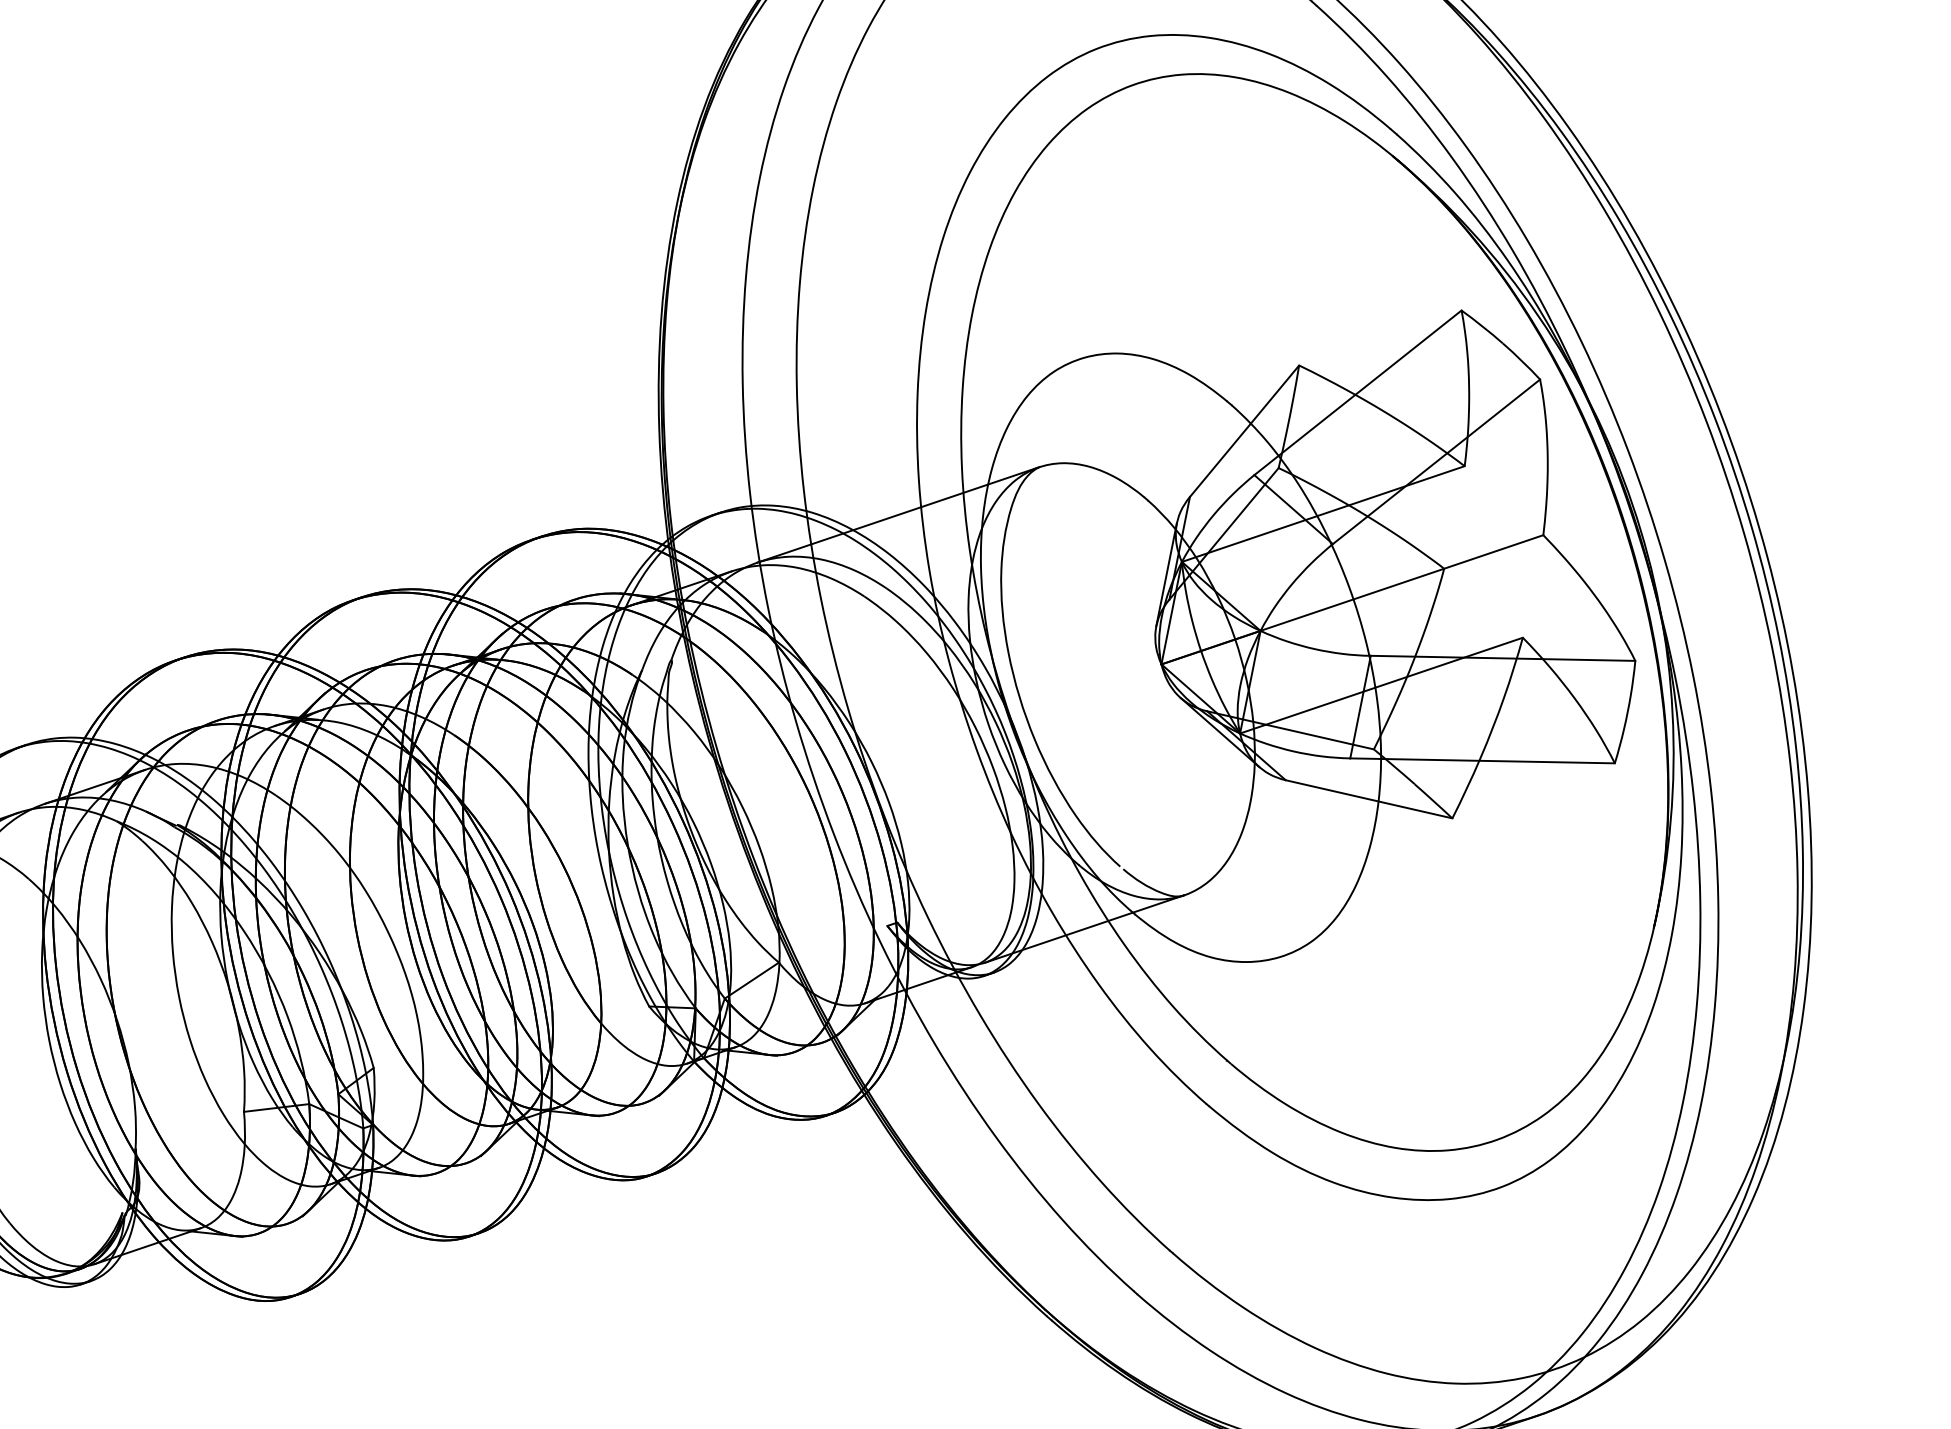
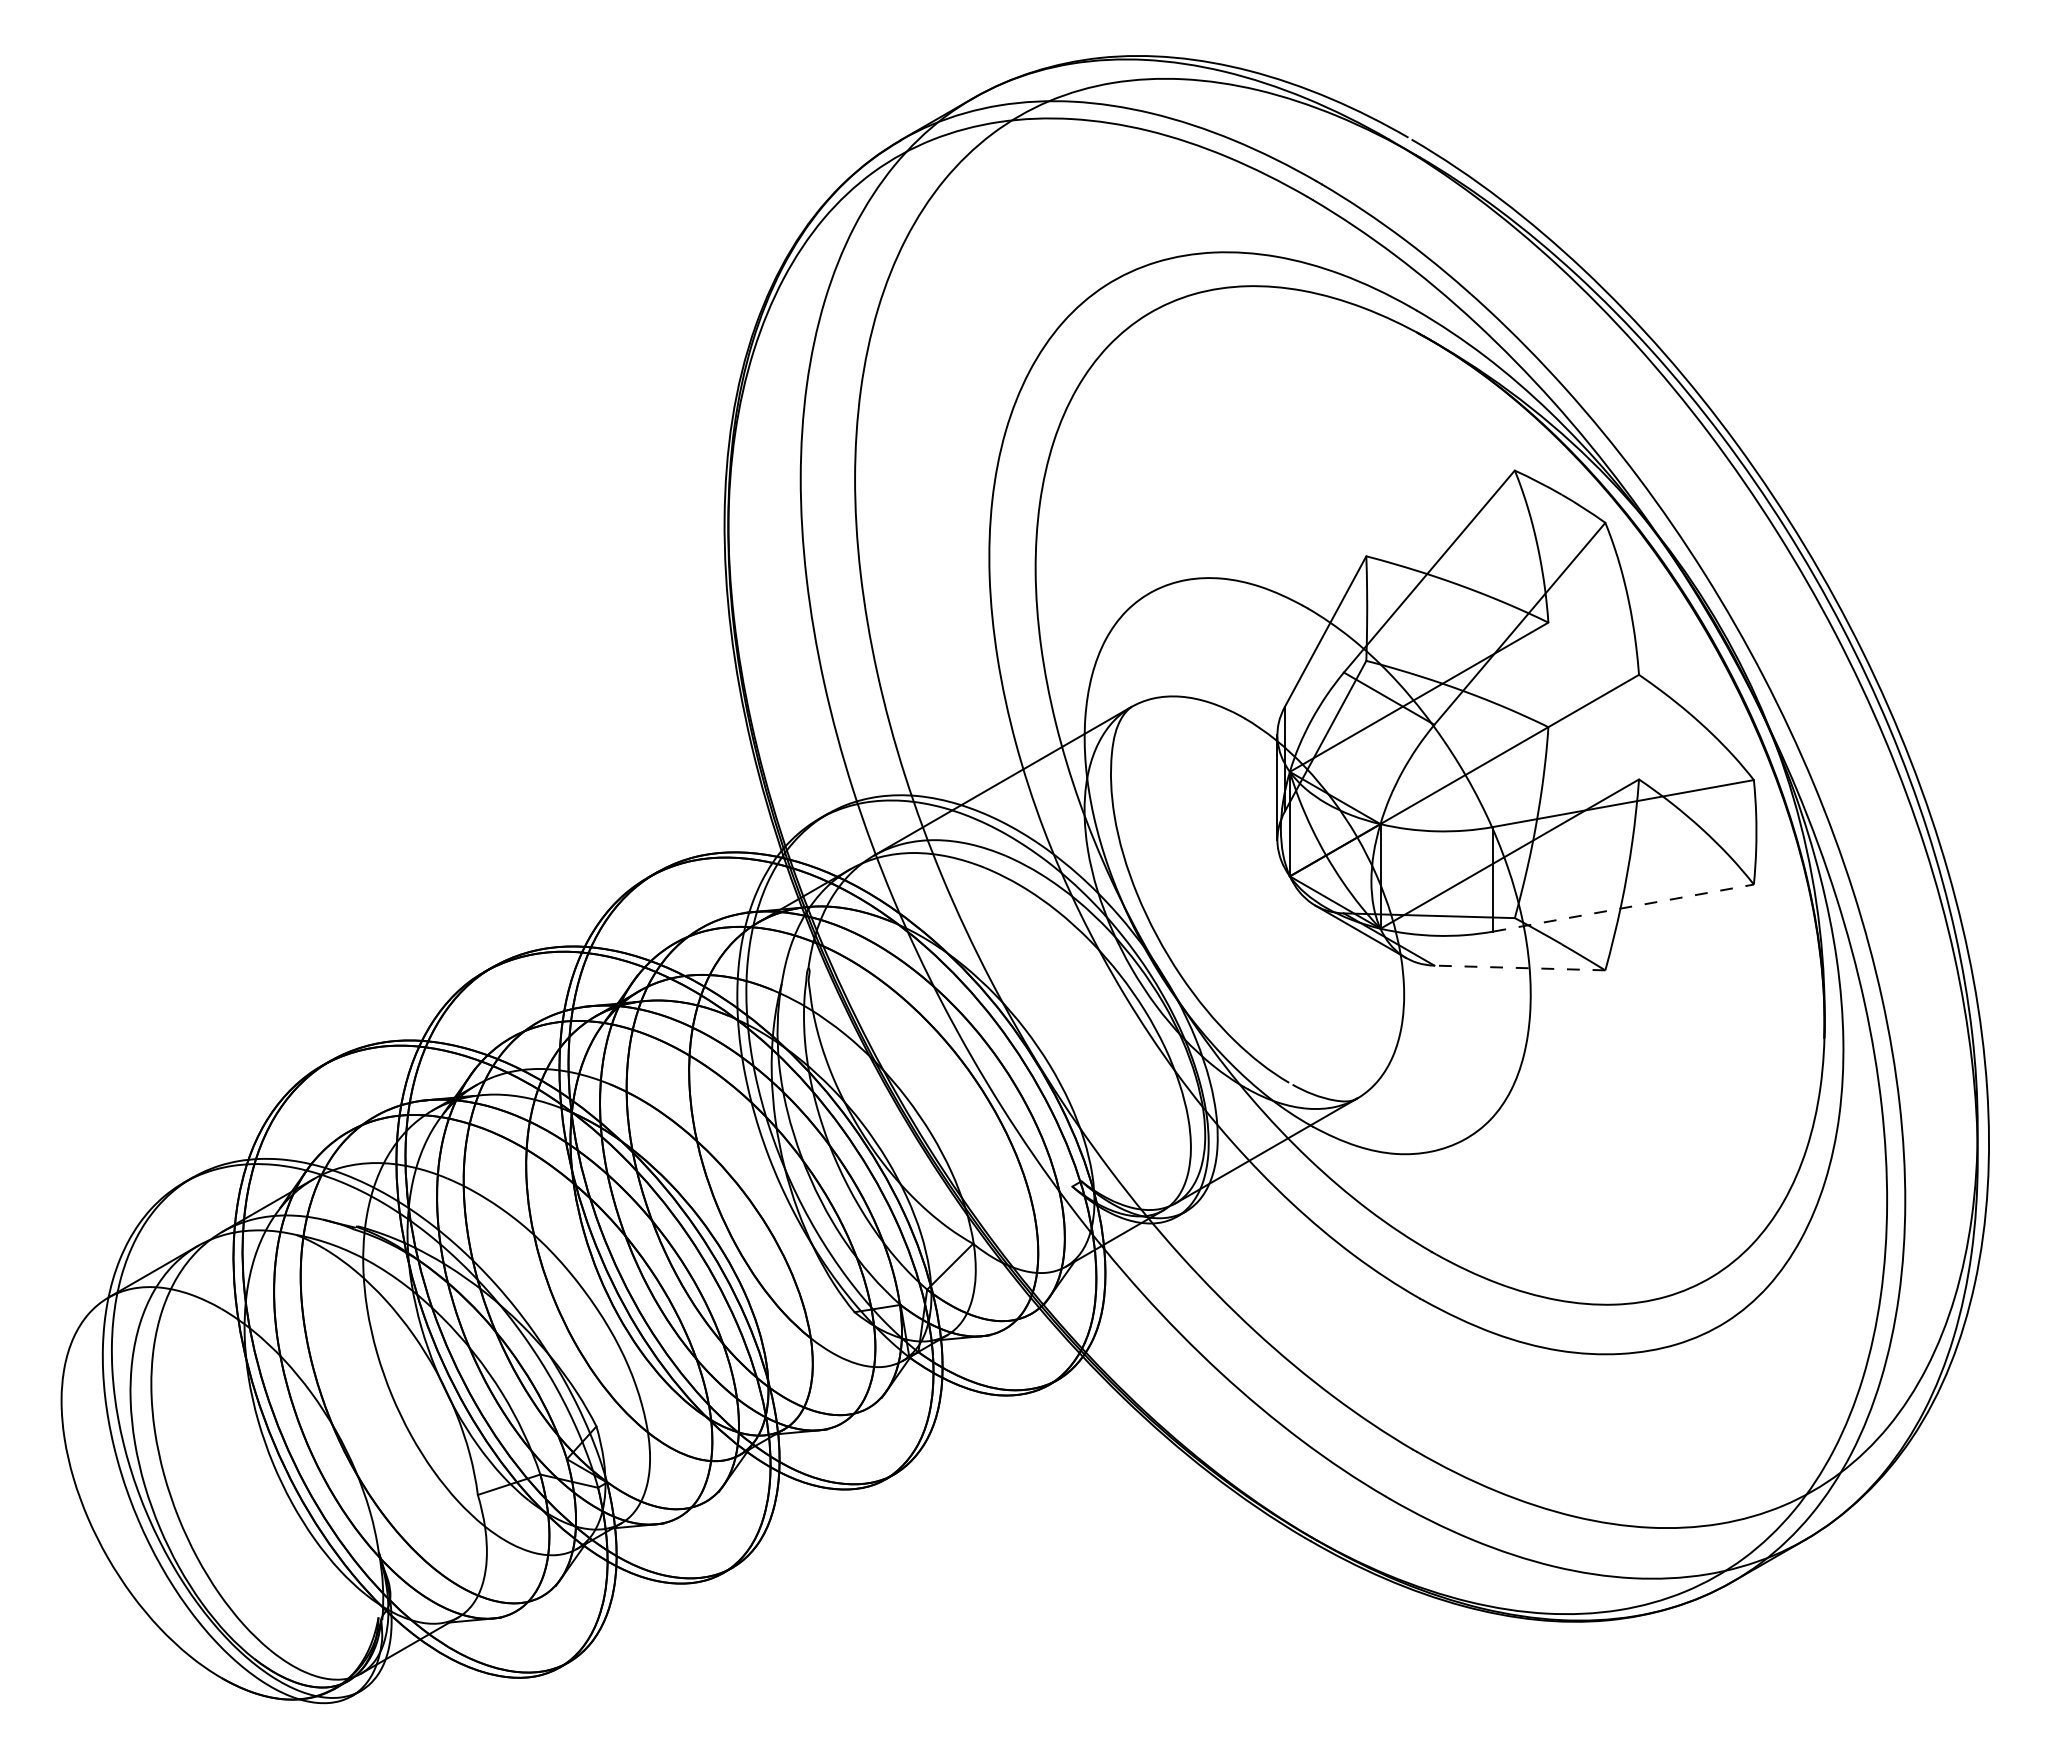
line: (1483, 760) -> (1624, 907), solid -> dashed
line: (1368, 798) -> (1519, 967), solid -> dashed

